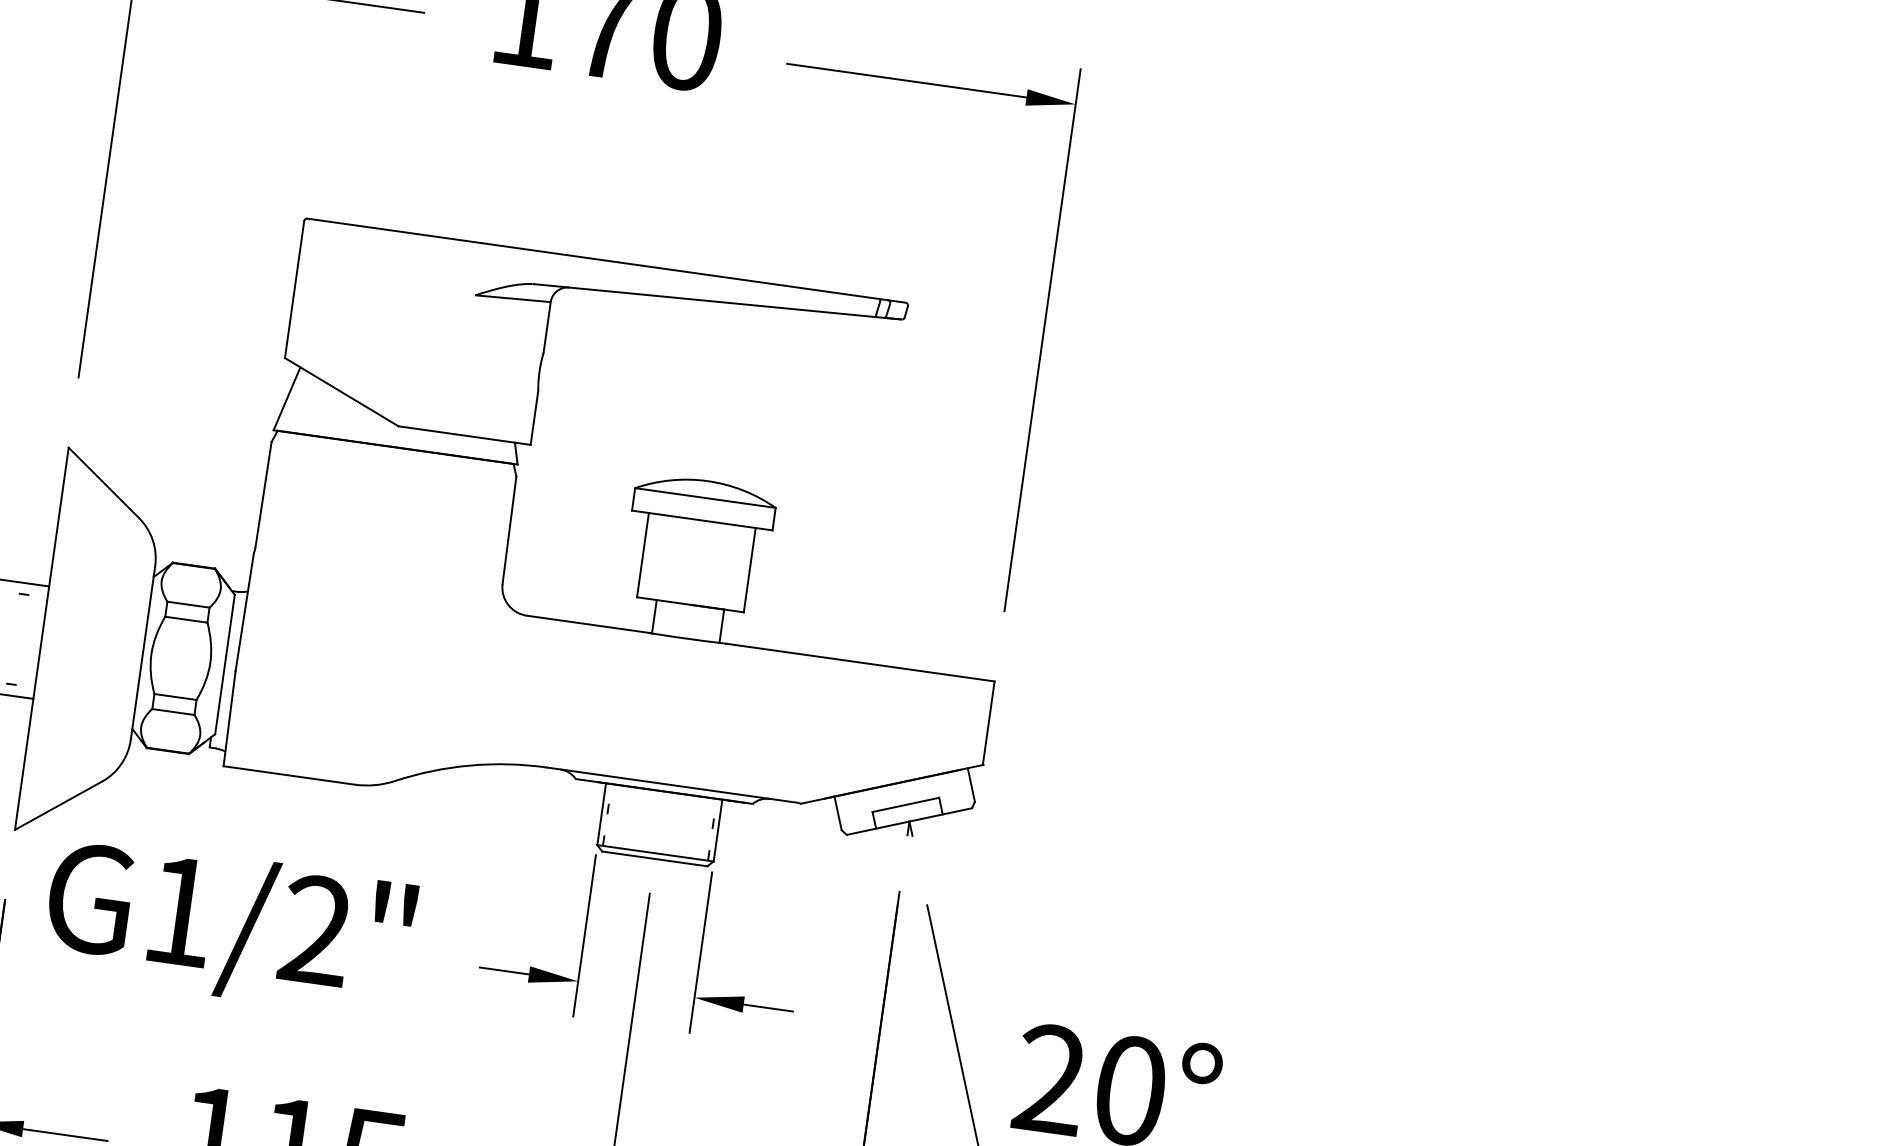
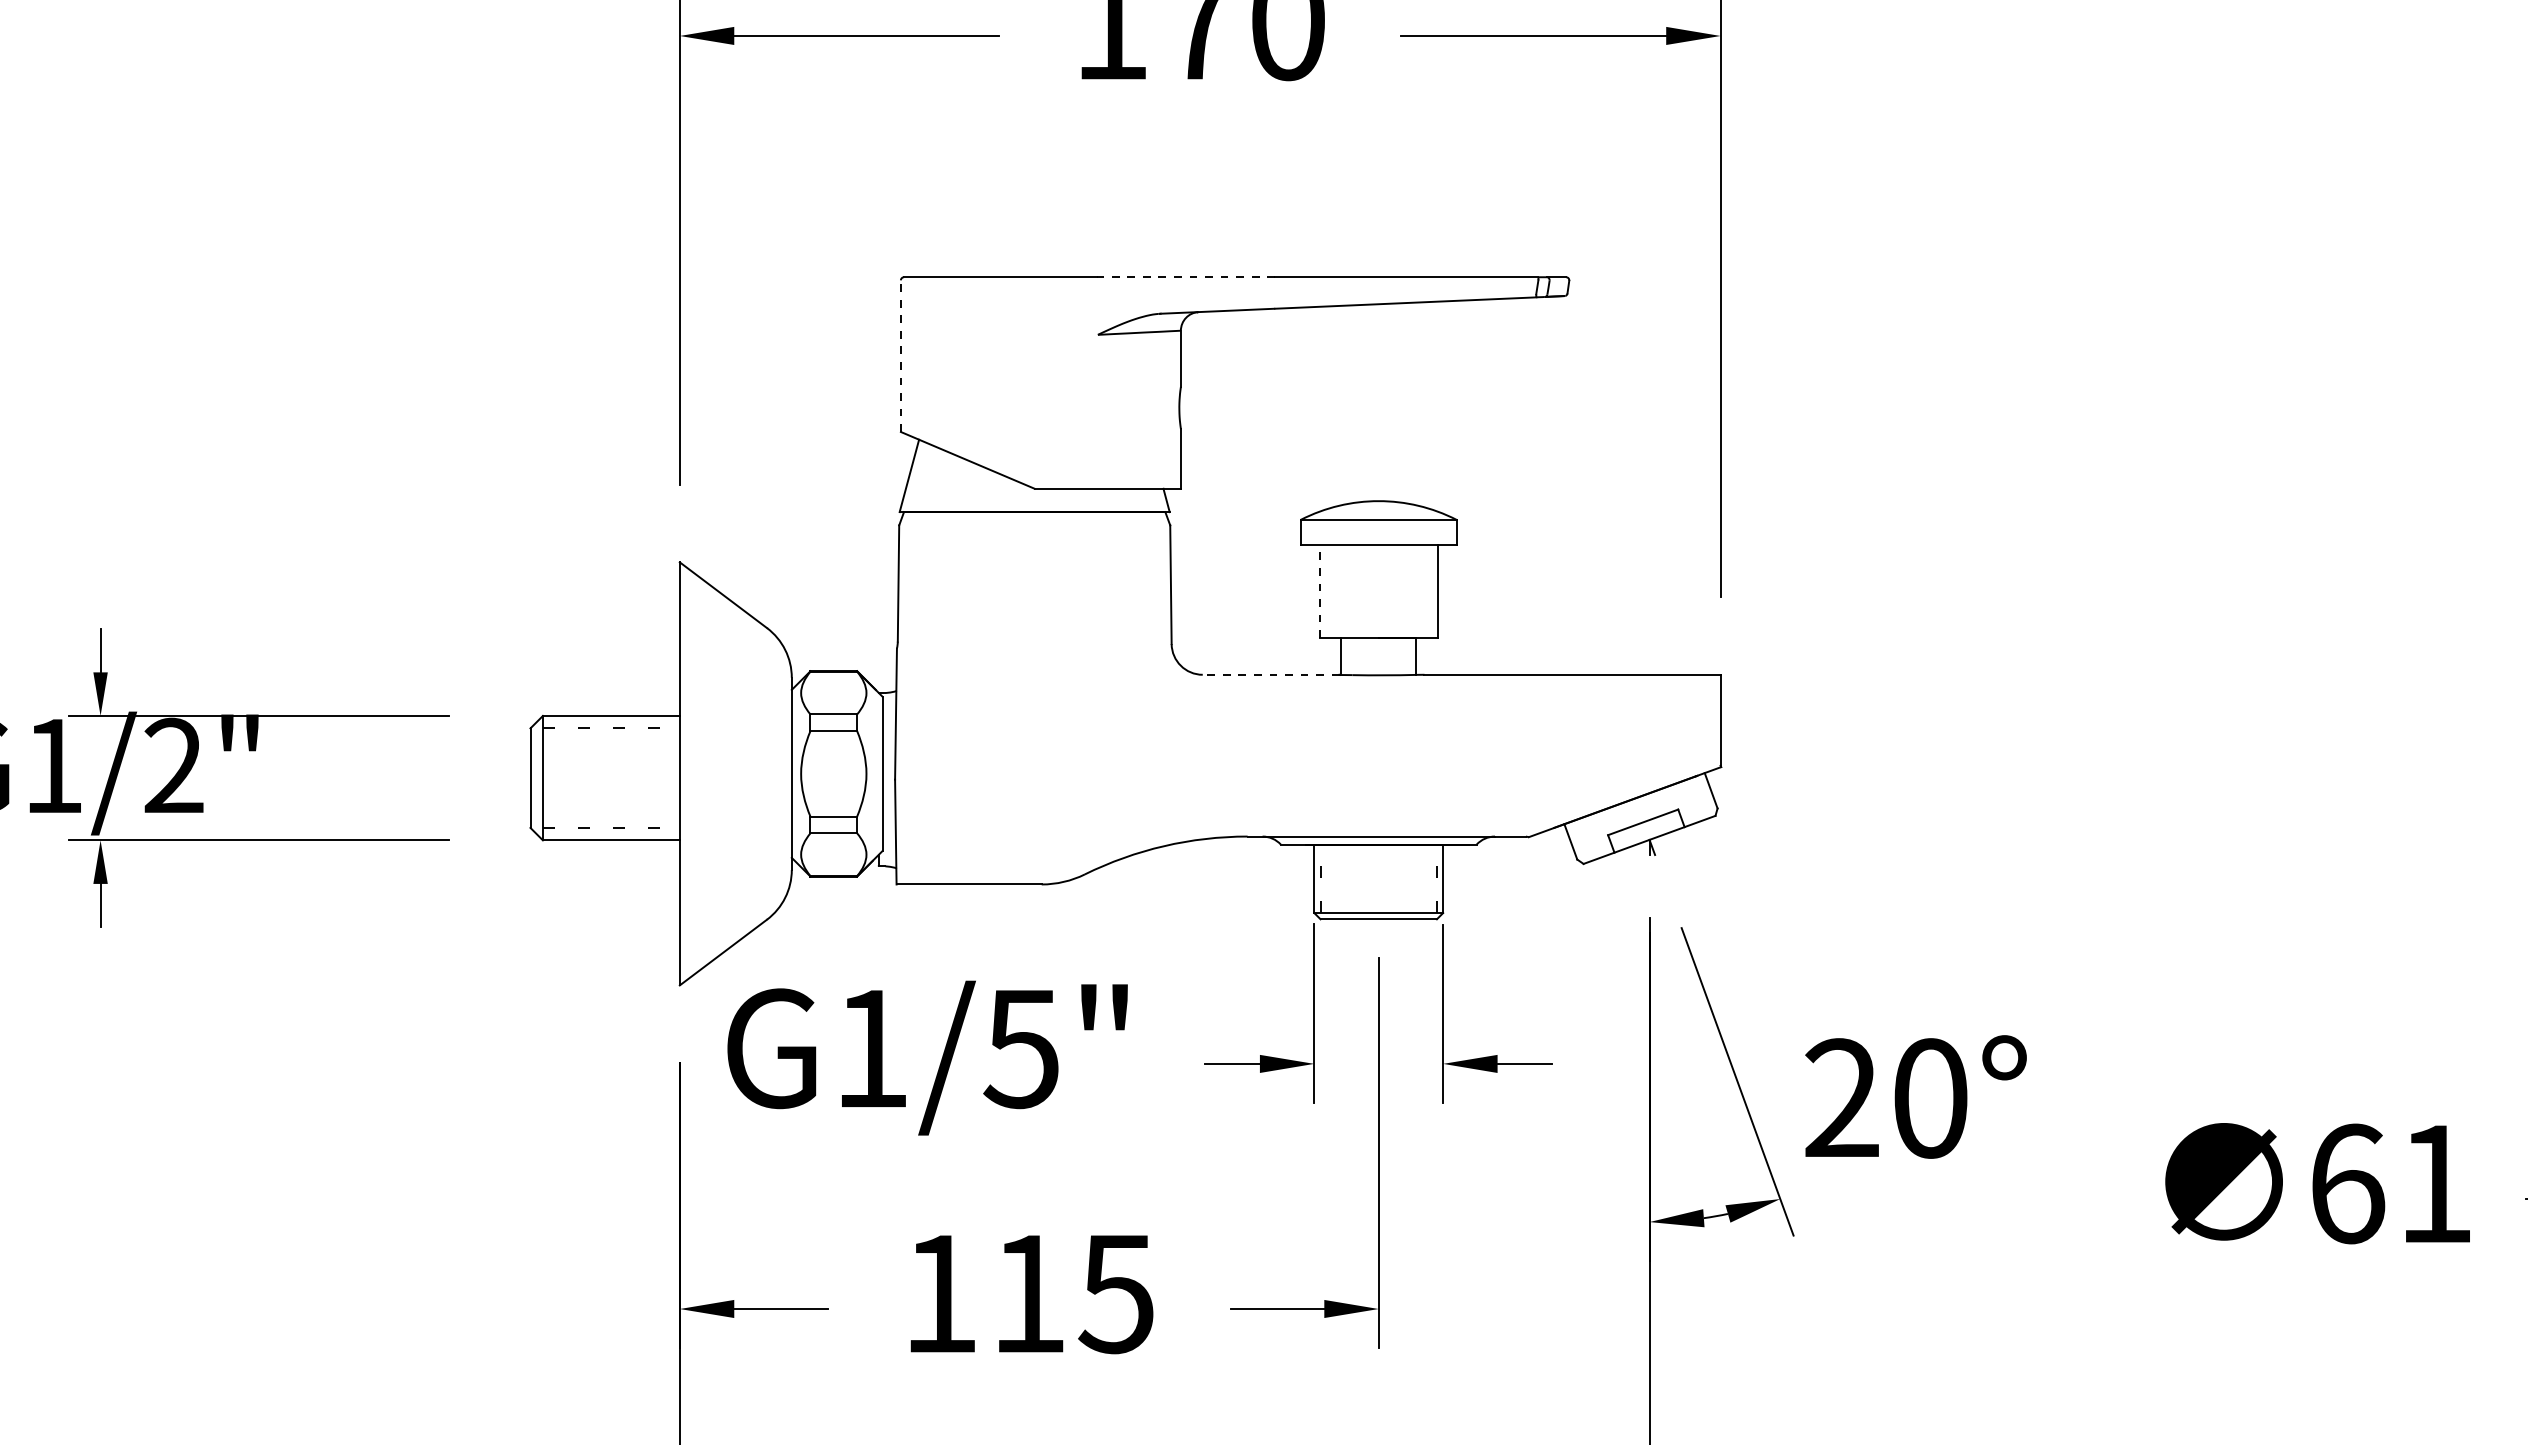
line: (561, 254) -> (1185, 277), solid -> dashed
line: (294, 289) -> (900, 356), solid -> dashed
line: (642, 555) -> (1319, 591), solid -> dashed
line: (588, 624) -> (1270, 674), solid -> dashed
text: (314, 930) -> (1020, 1048), G1/2" -> G1/5"

